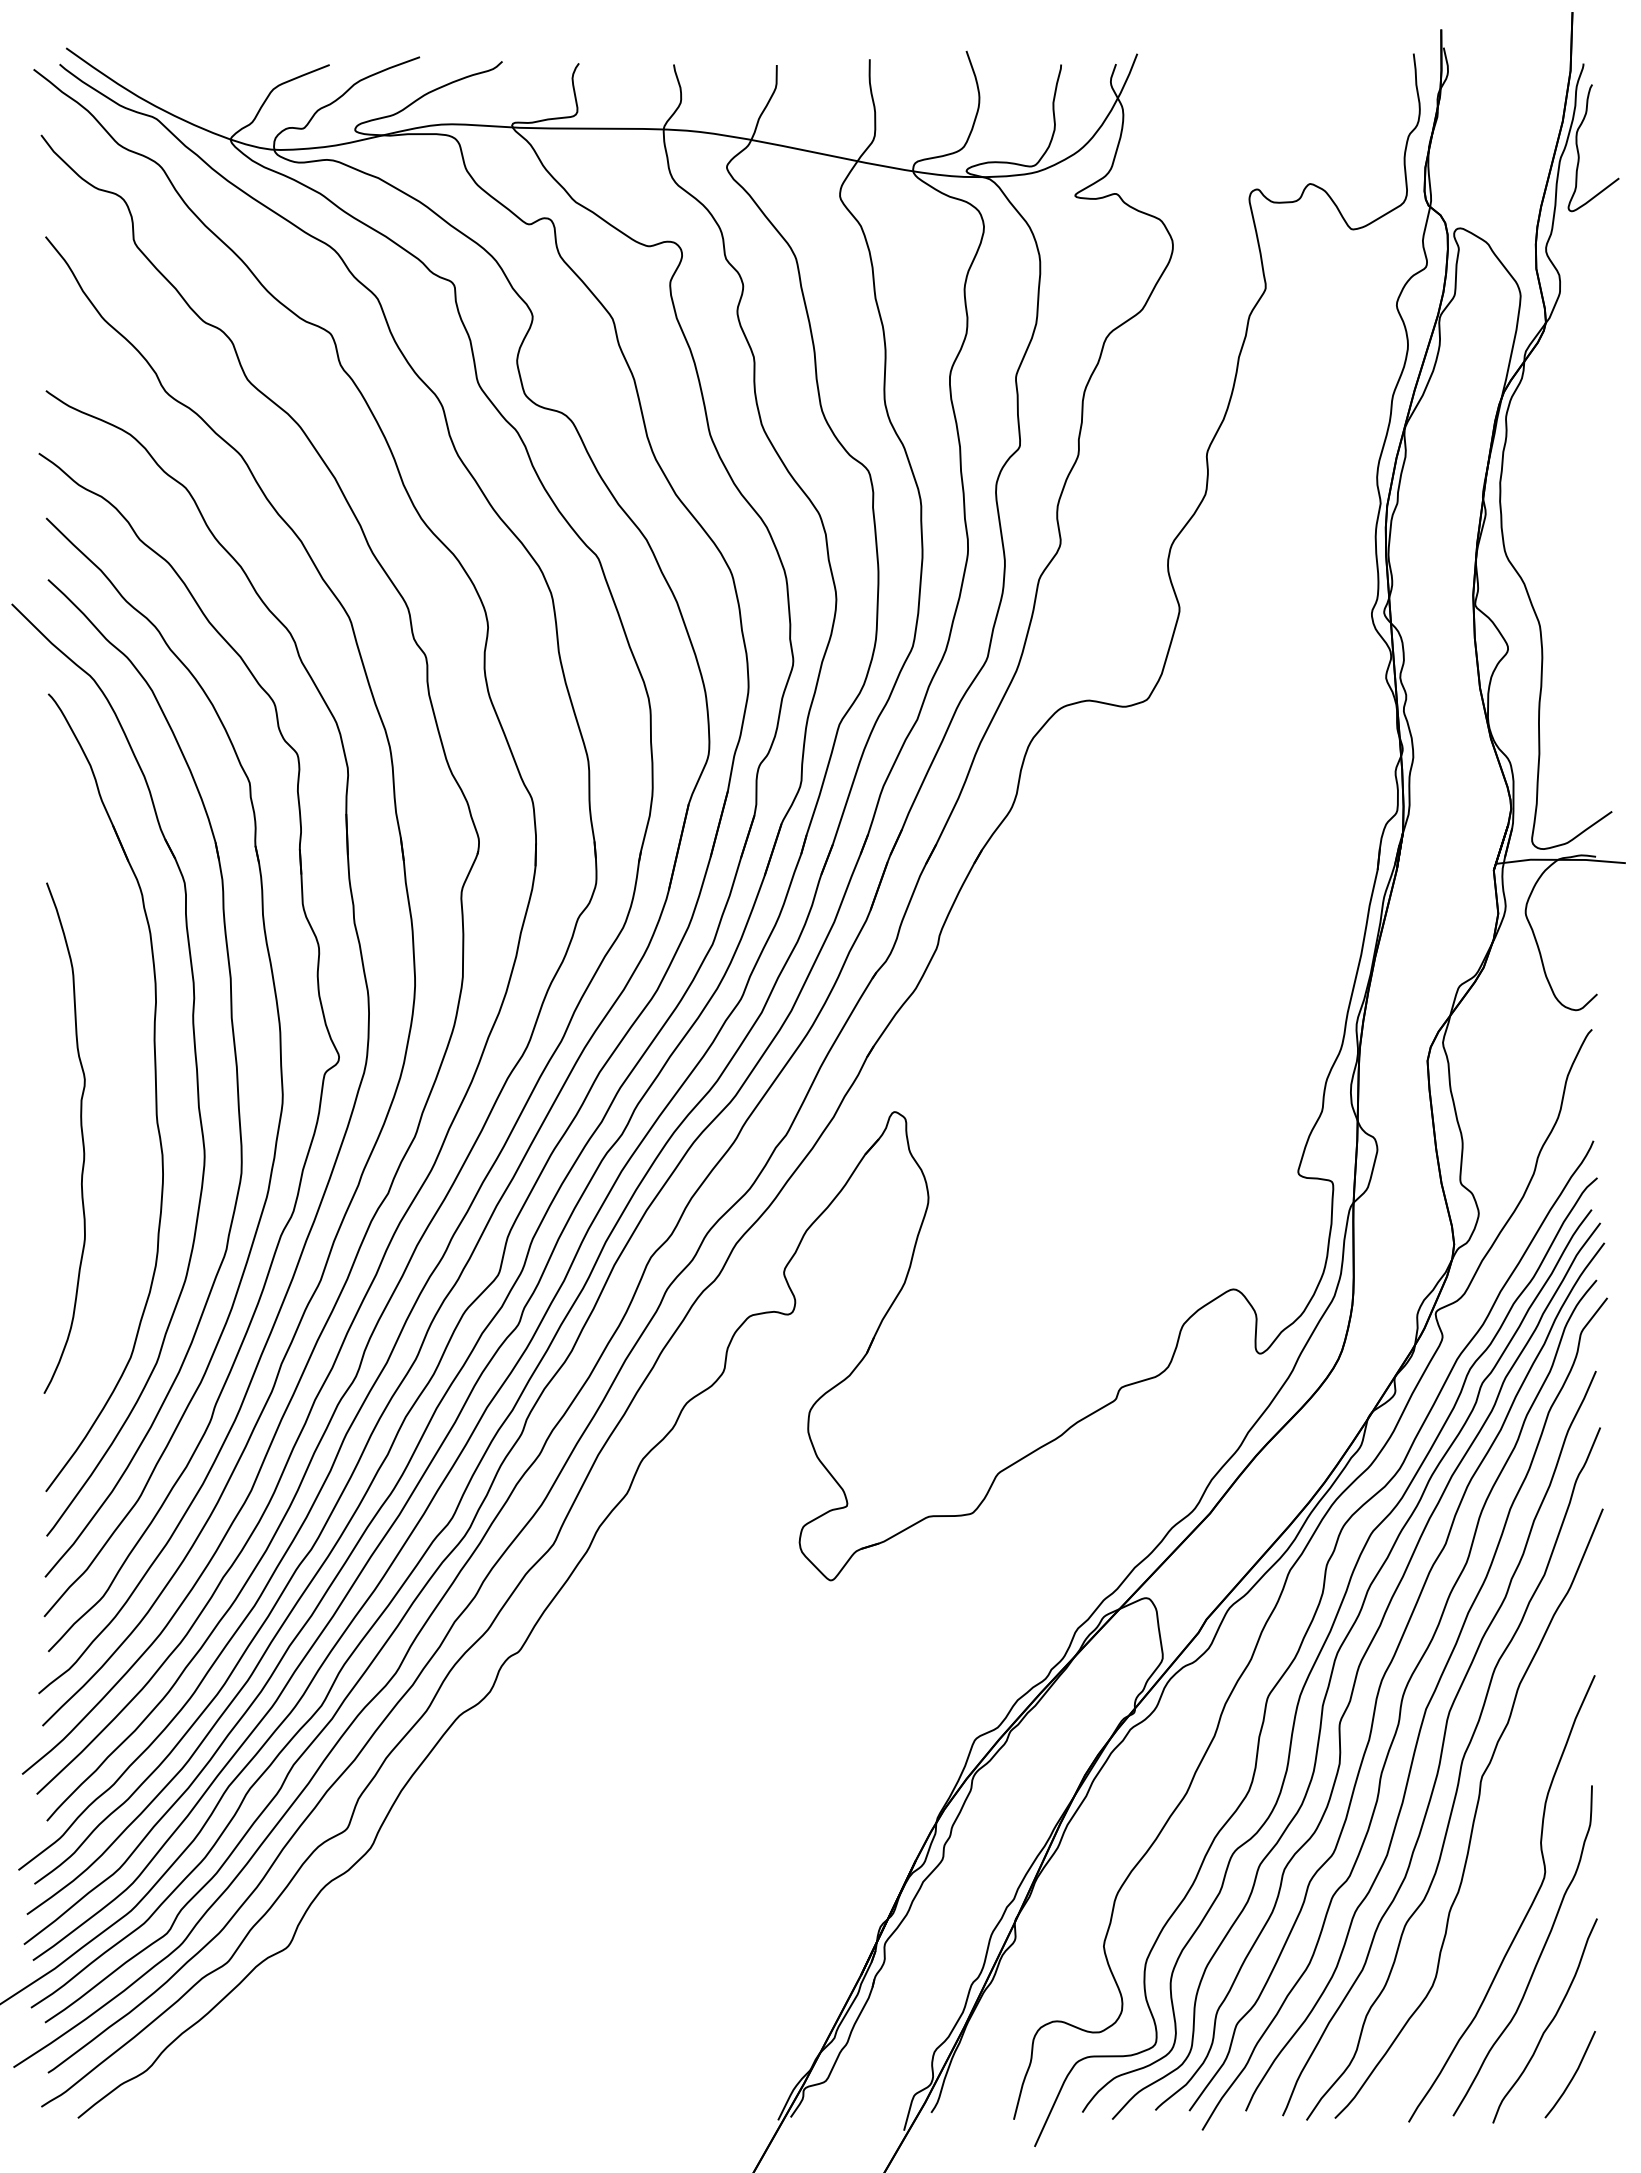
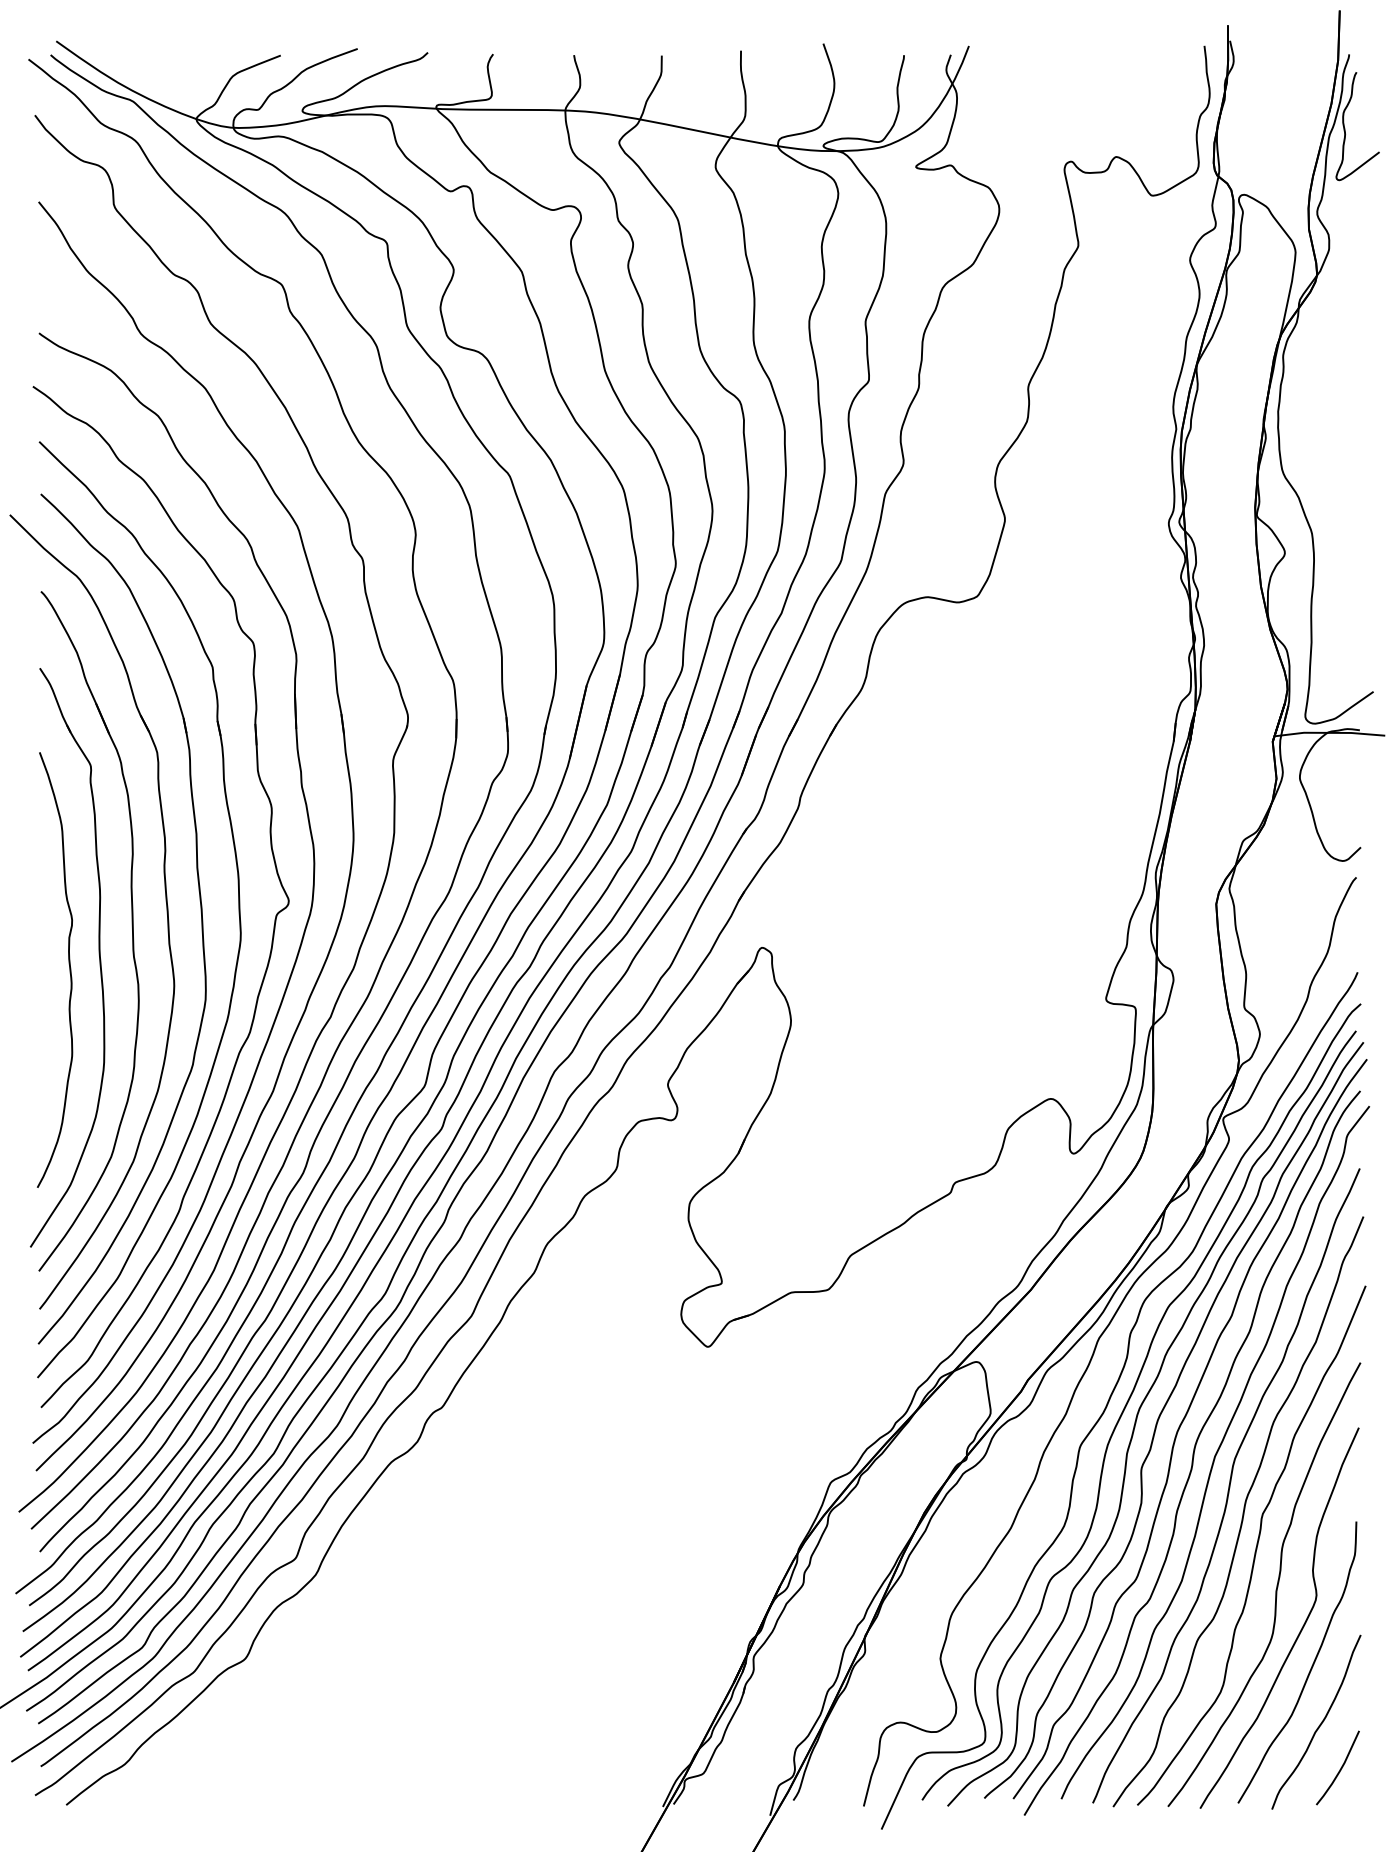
part: (116, 1123) -> (99, 957), added
curve: (1497, 1864) -> (1275, 1588), added

